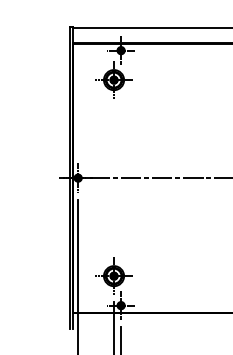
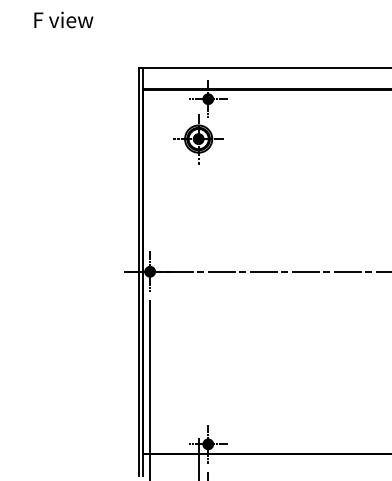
part: (113, 276) -> (198, 404), removed

